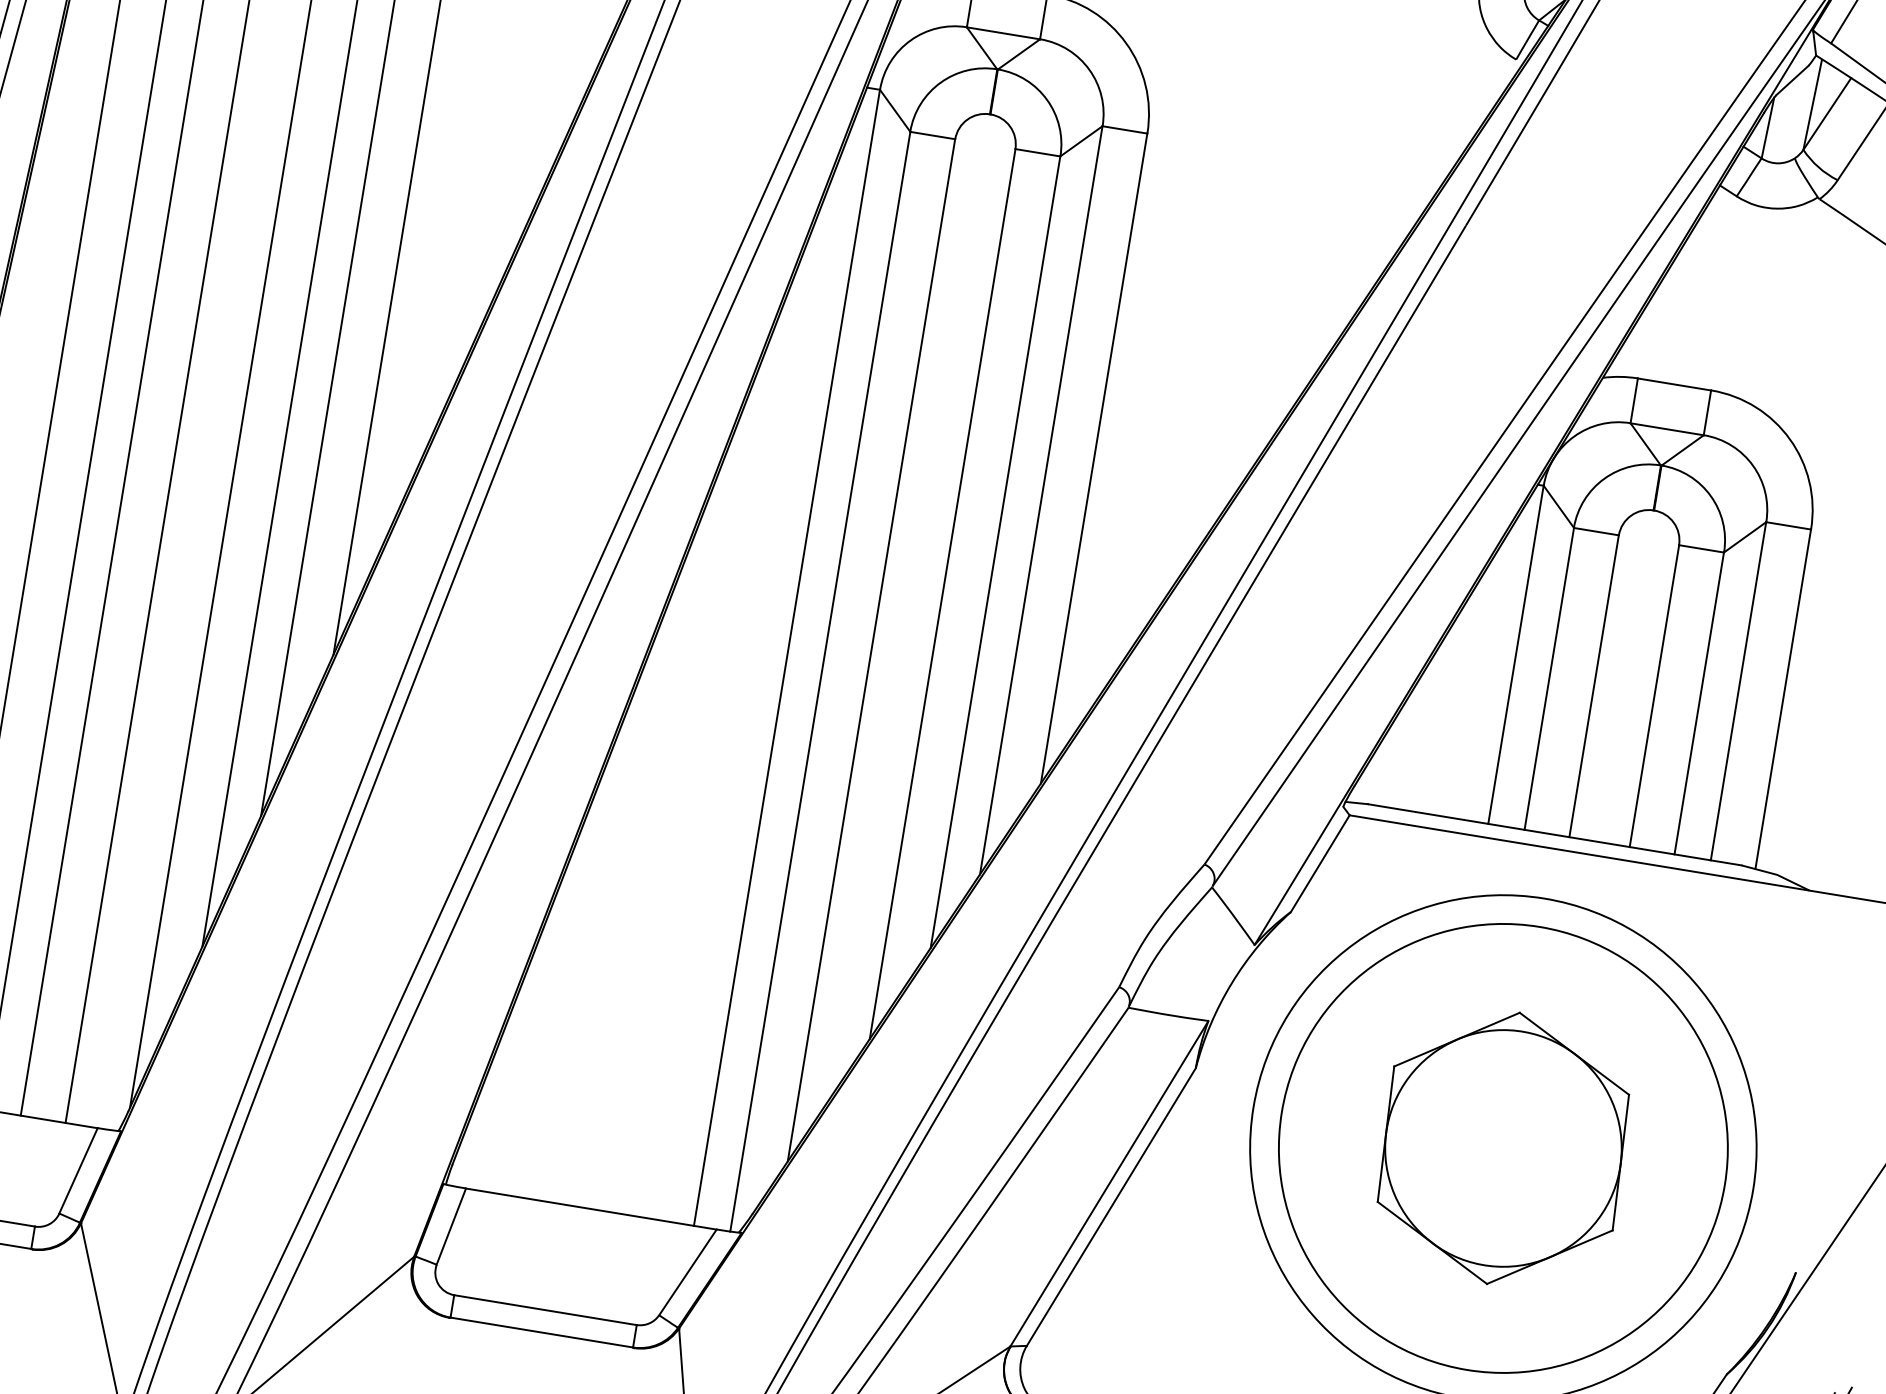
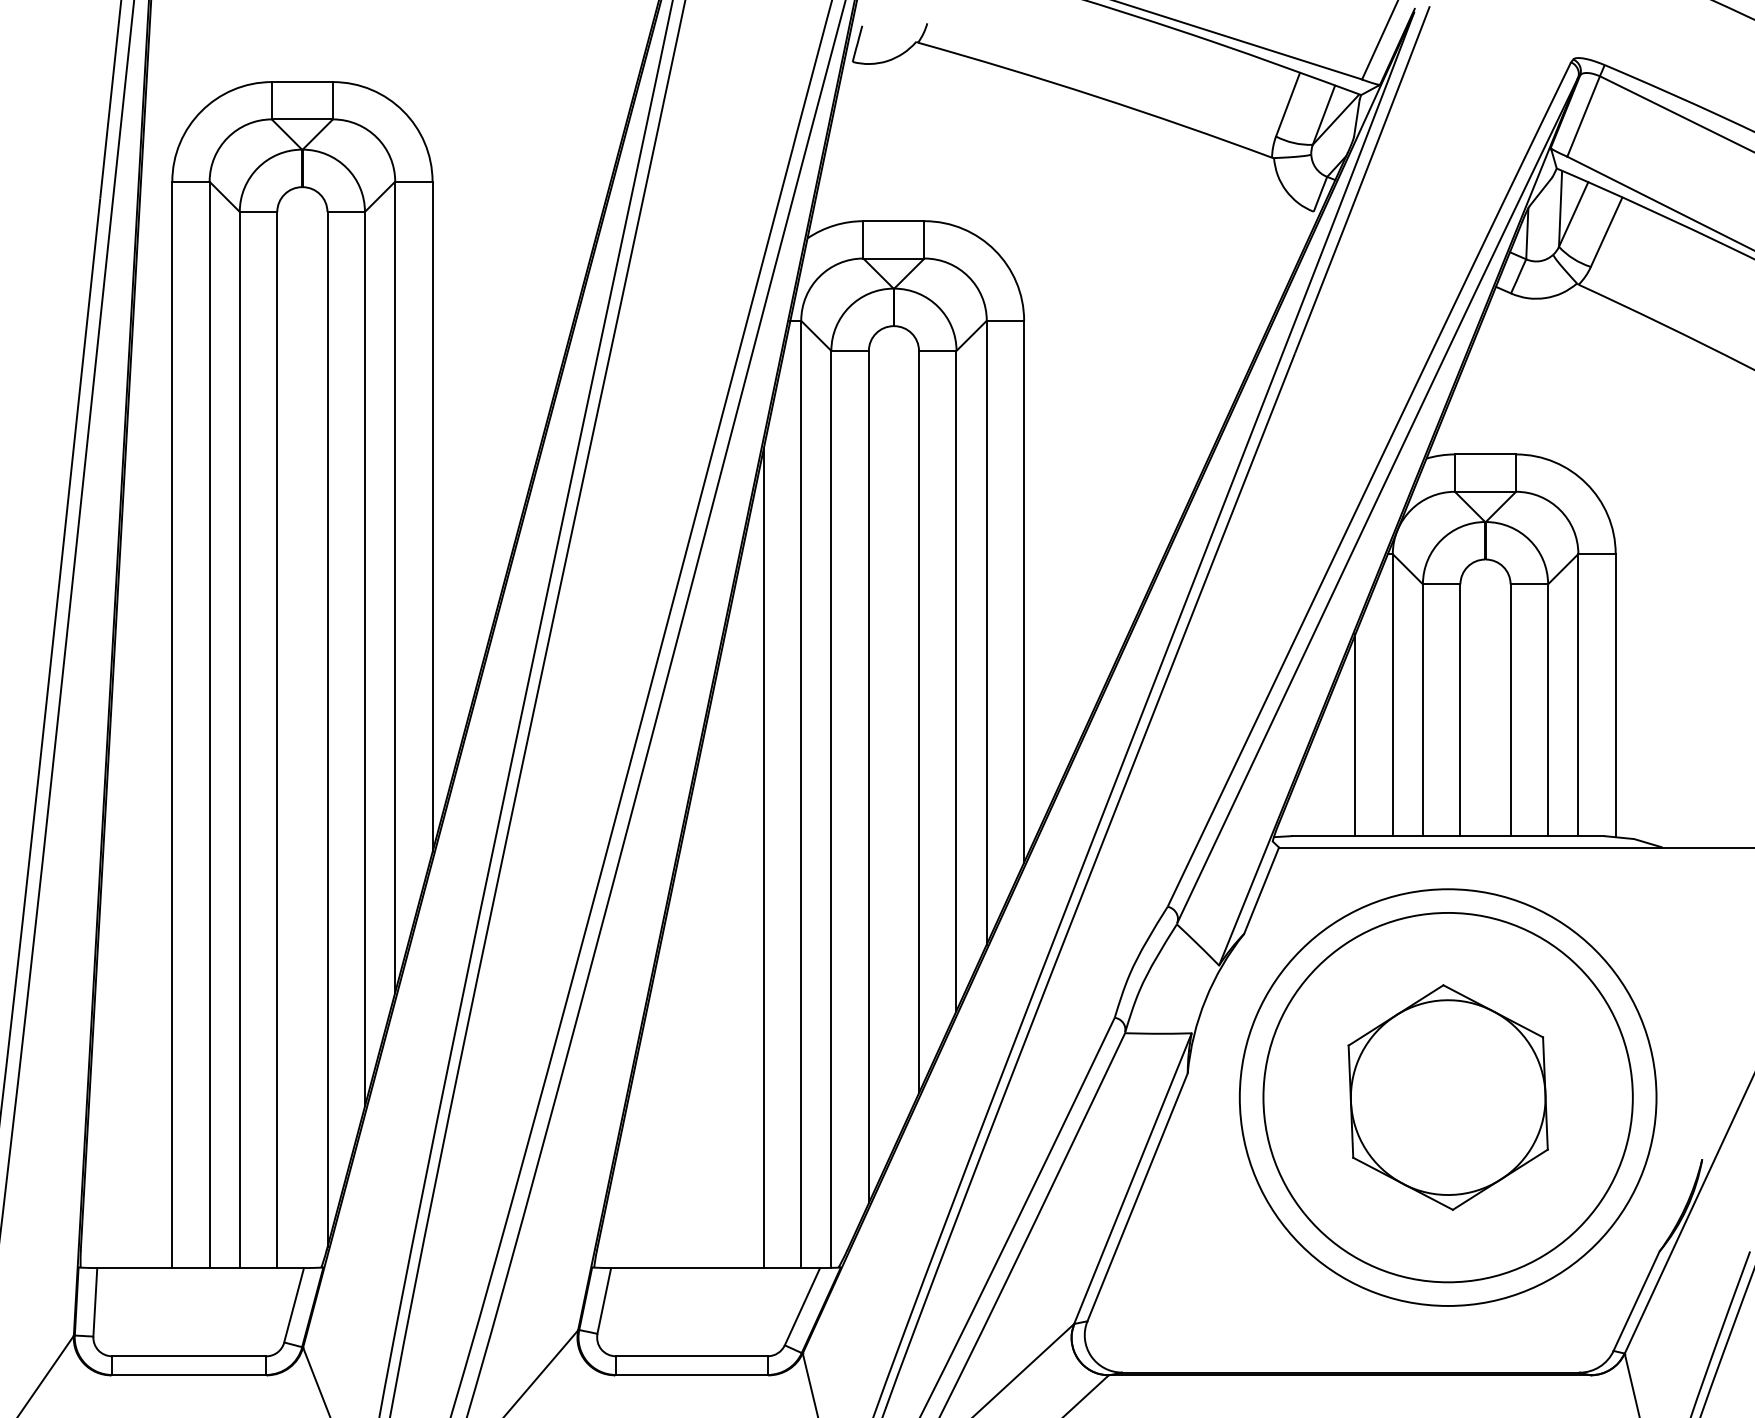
line: (1463, 695) -> (1355, 735), added
line: (729, 727) -> (763, 858), added

